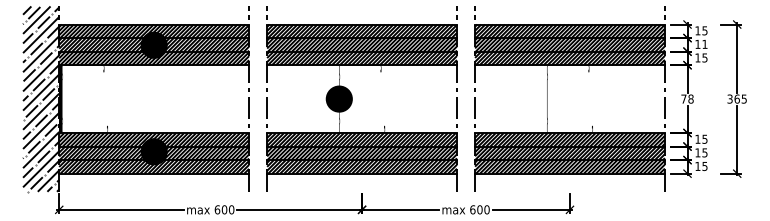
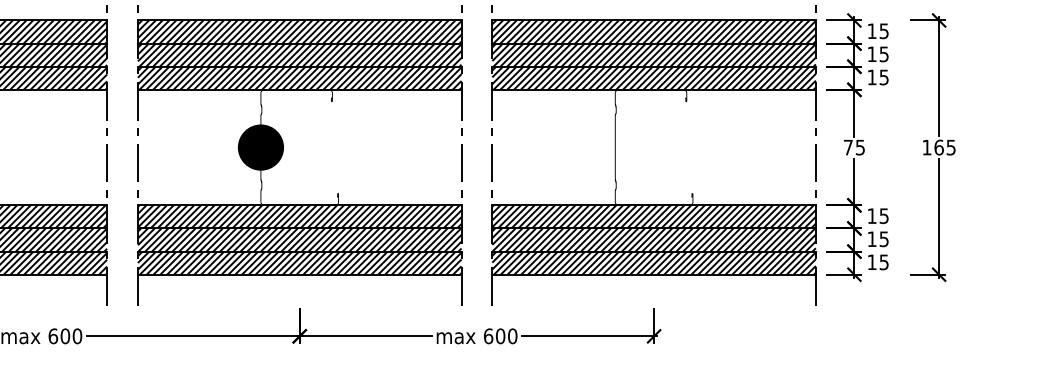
text: (704, 43) -> (883, 52), 11 -> 15
text: (690, 98) -> (859, 146), 78 -> 75
text: (729, 98) -> (925, 146), 365 -> 165

